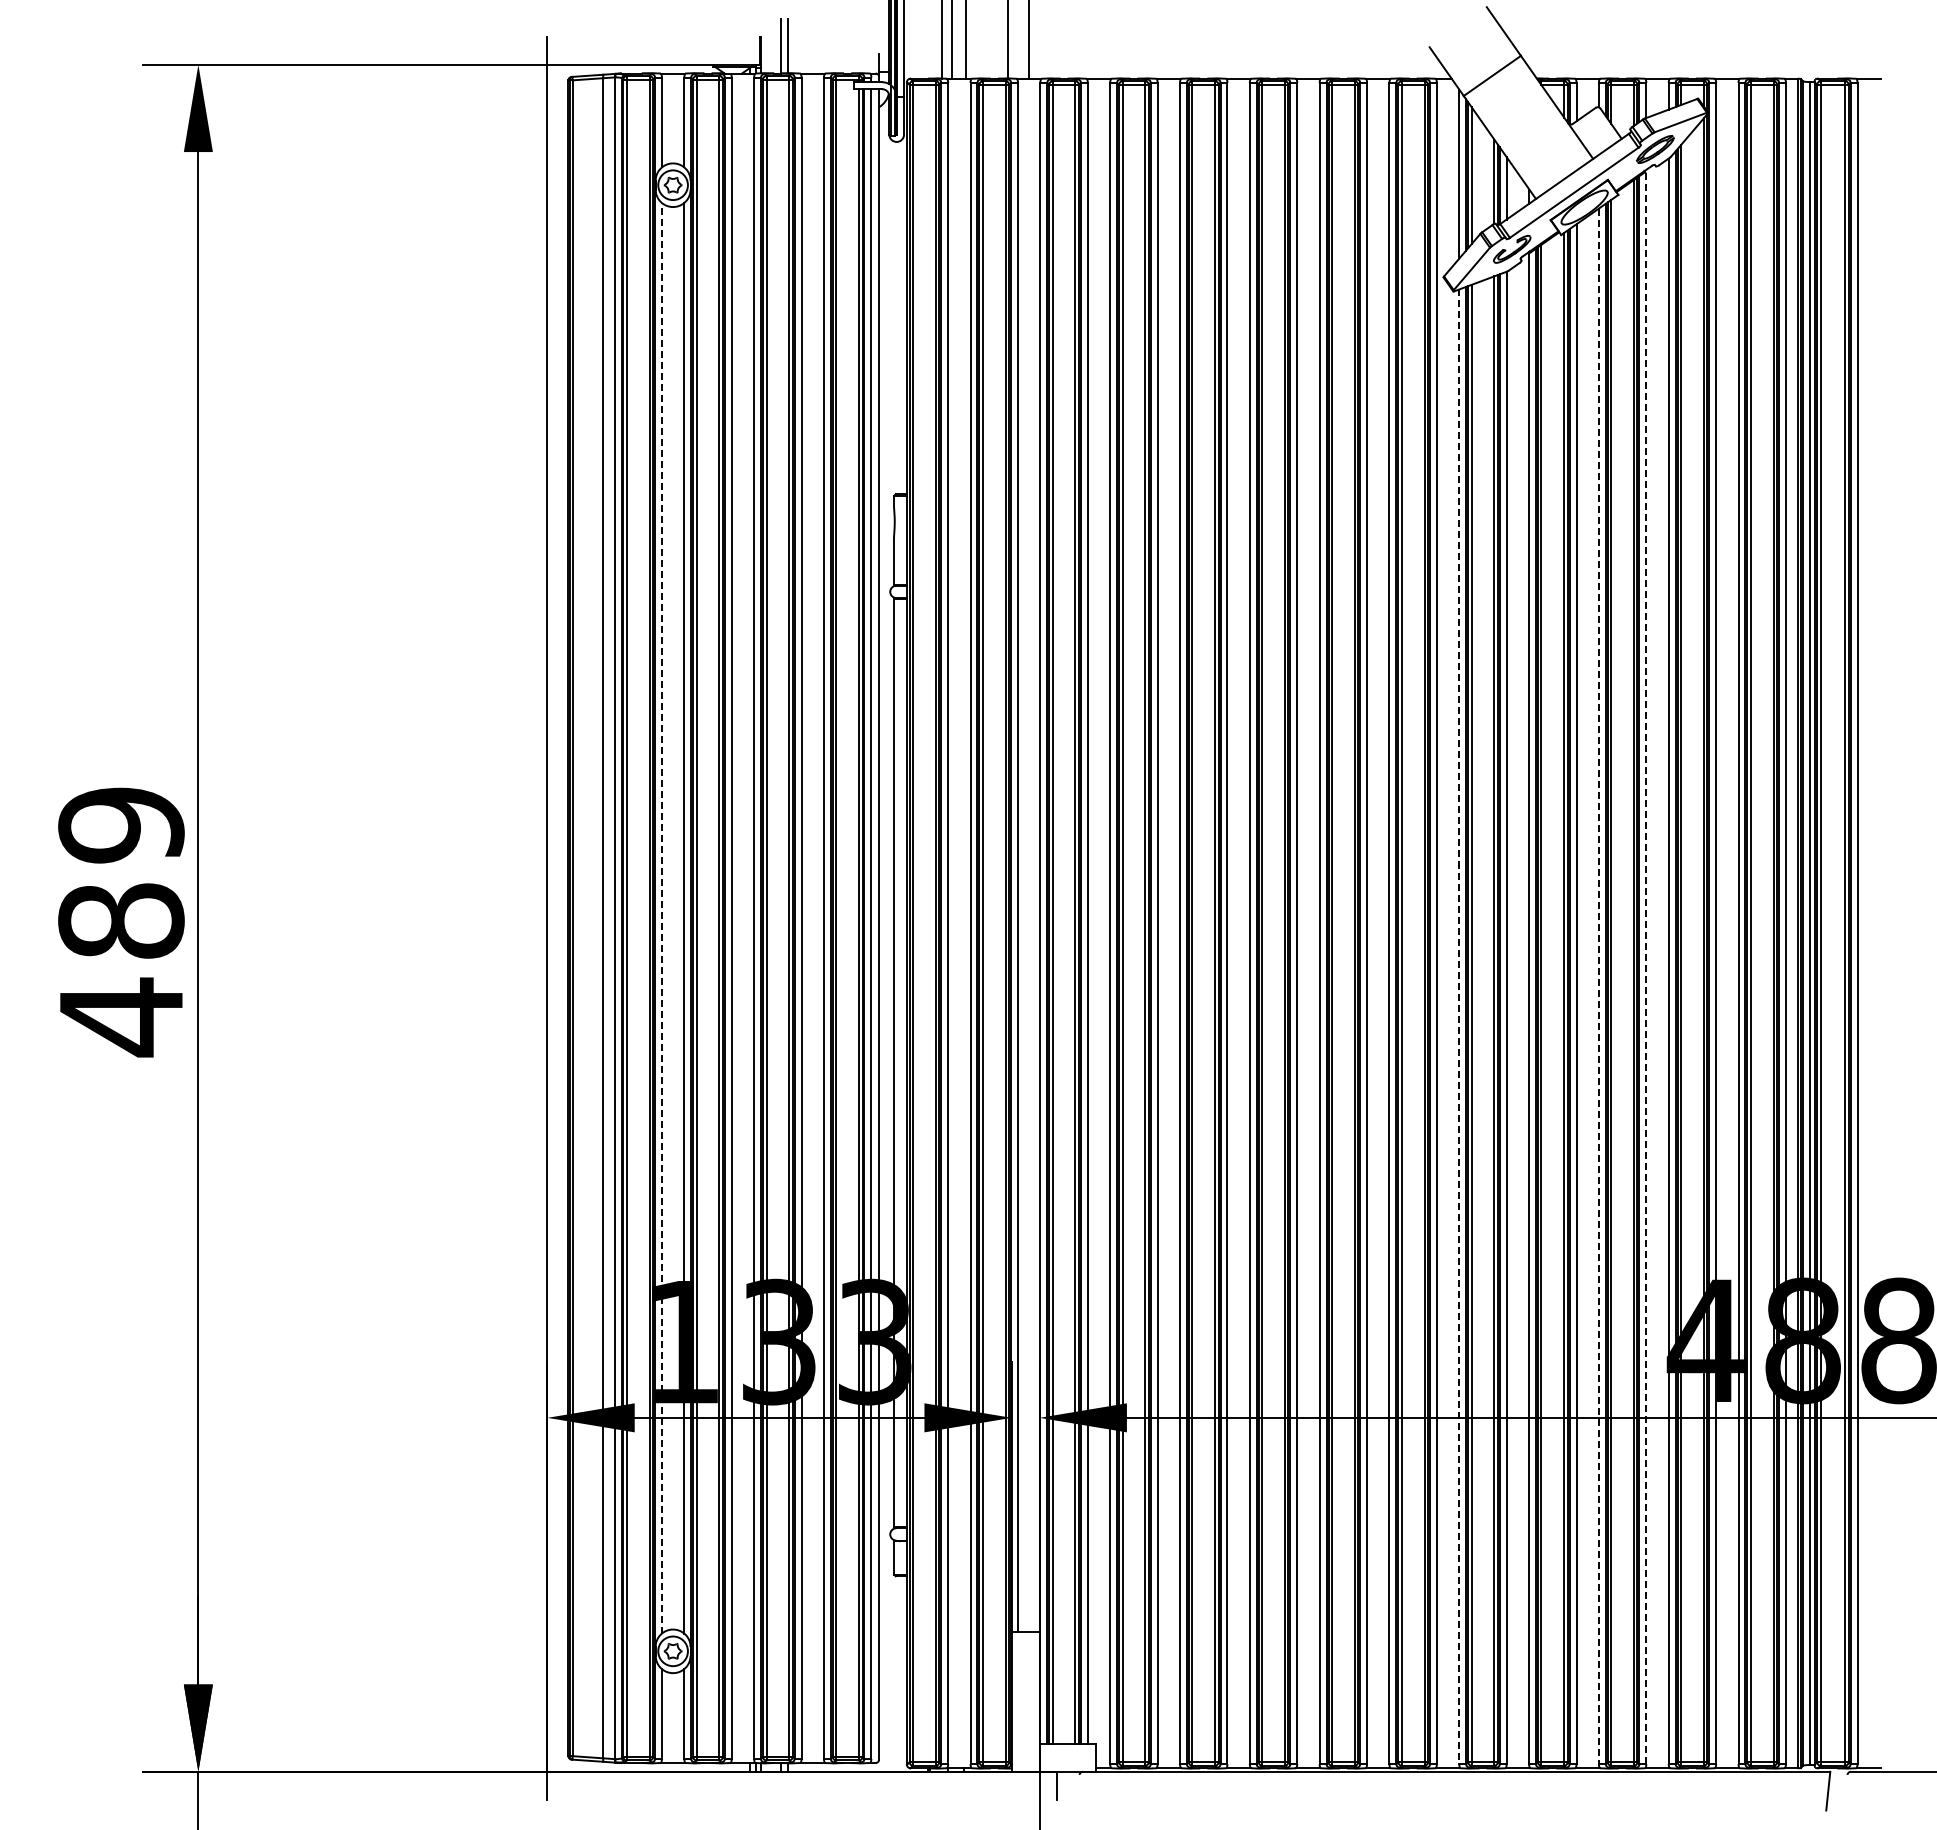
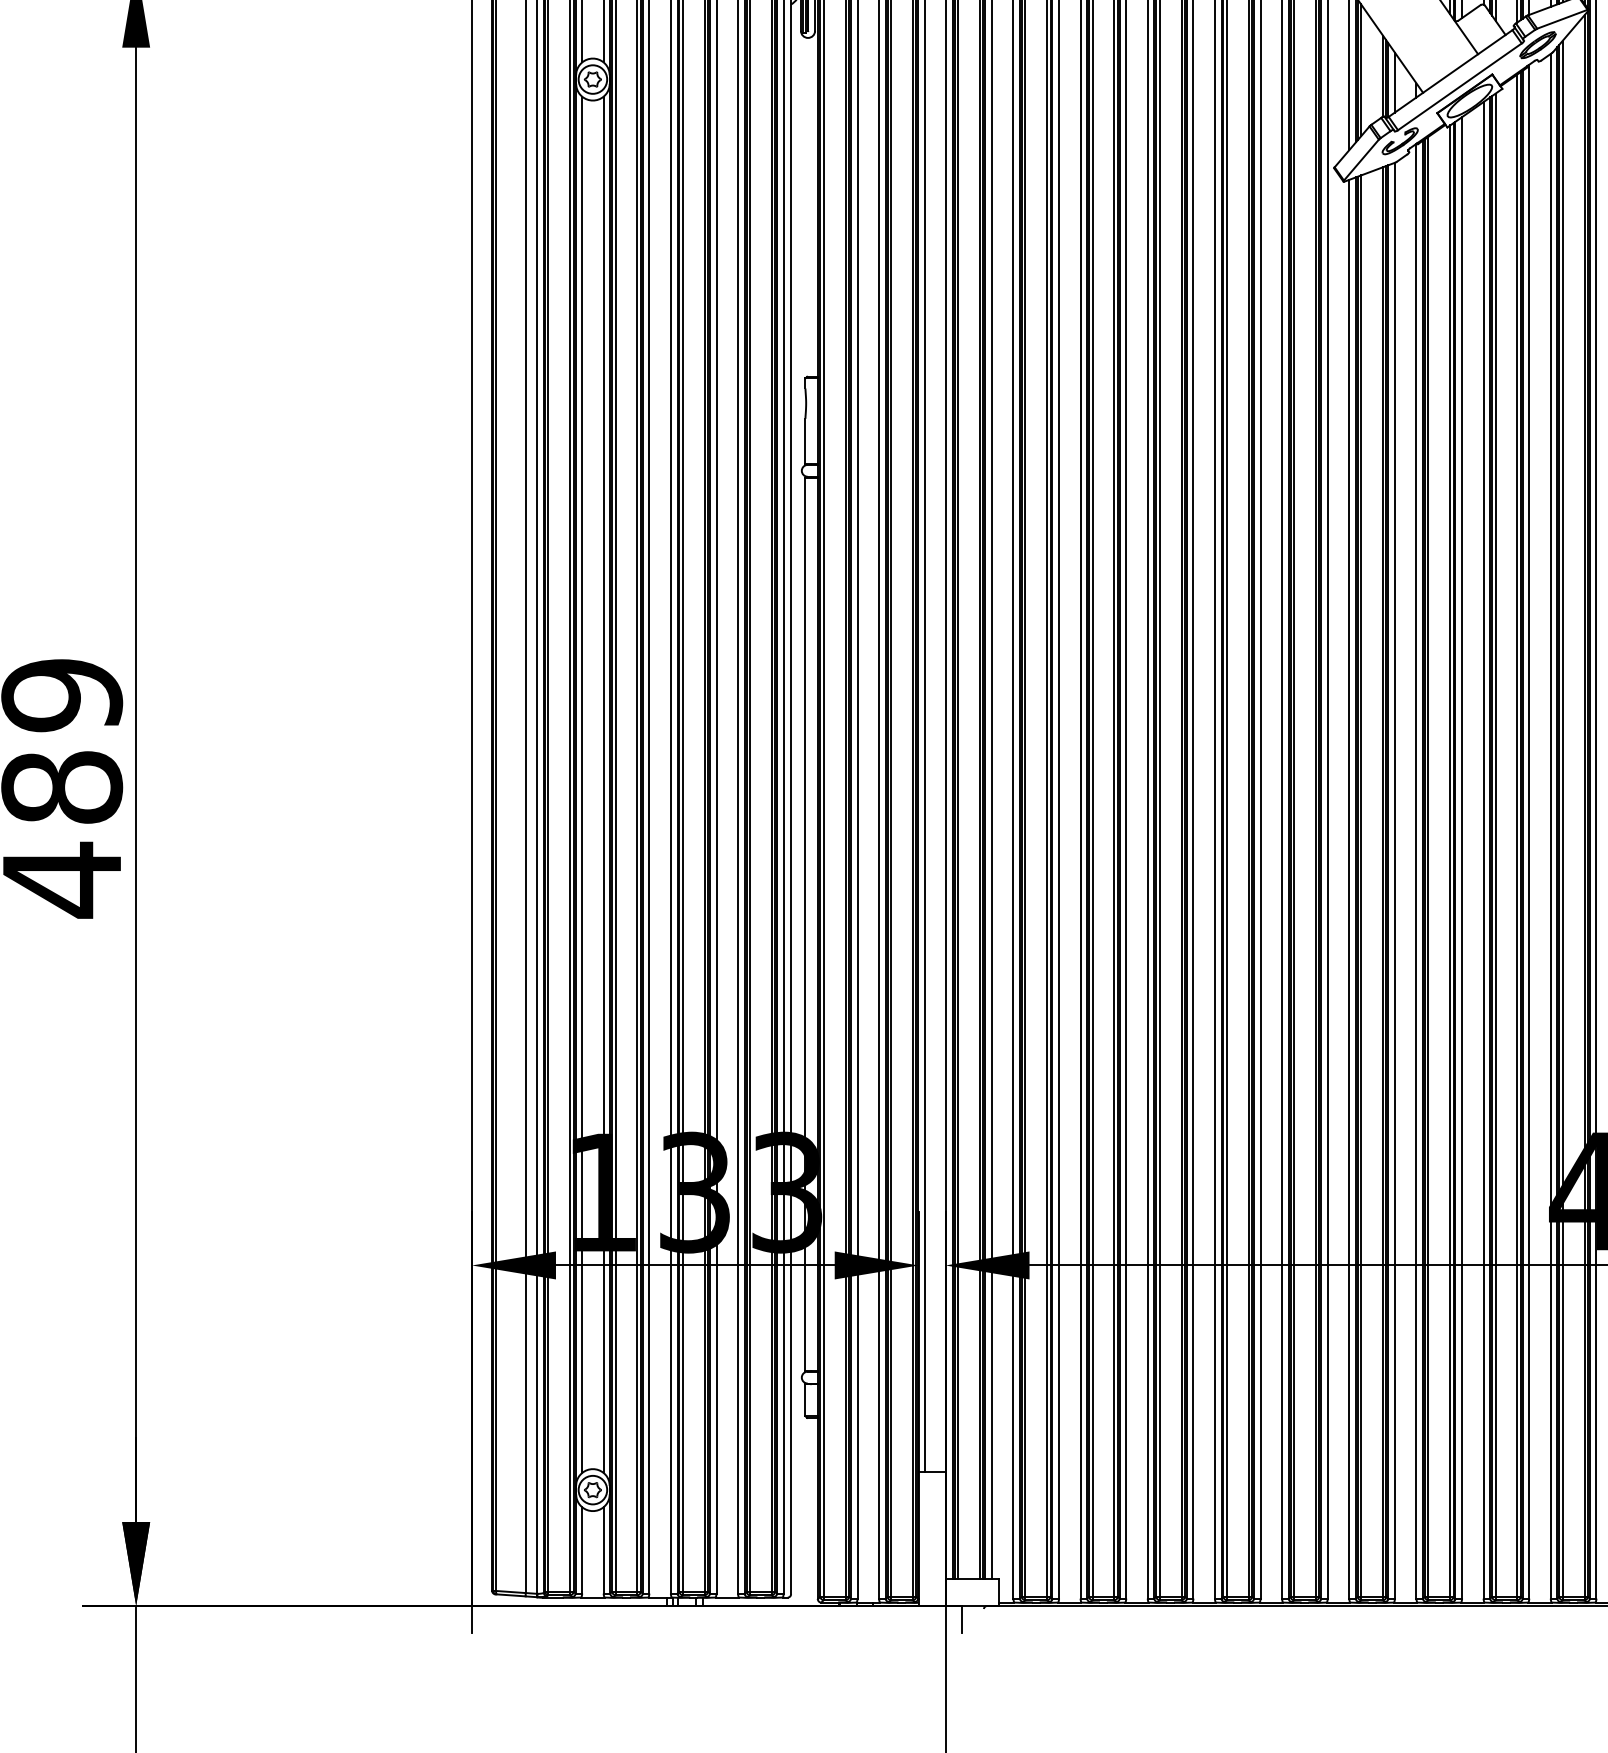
line: (661, 917) -> (581, 784), dashed -> solid
line: (1646, 966) -> (1529, 831), dashed -> solid
line: (1598, 986) -> (1483, 850), dashed -> solid
line: (1459, 1027) -> (1349, 889), dashed -> solid

